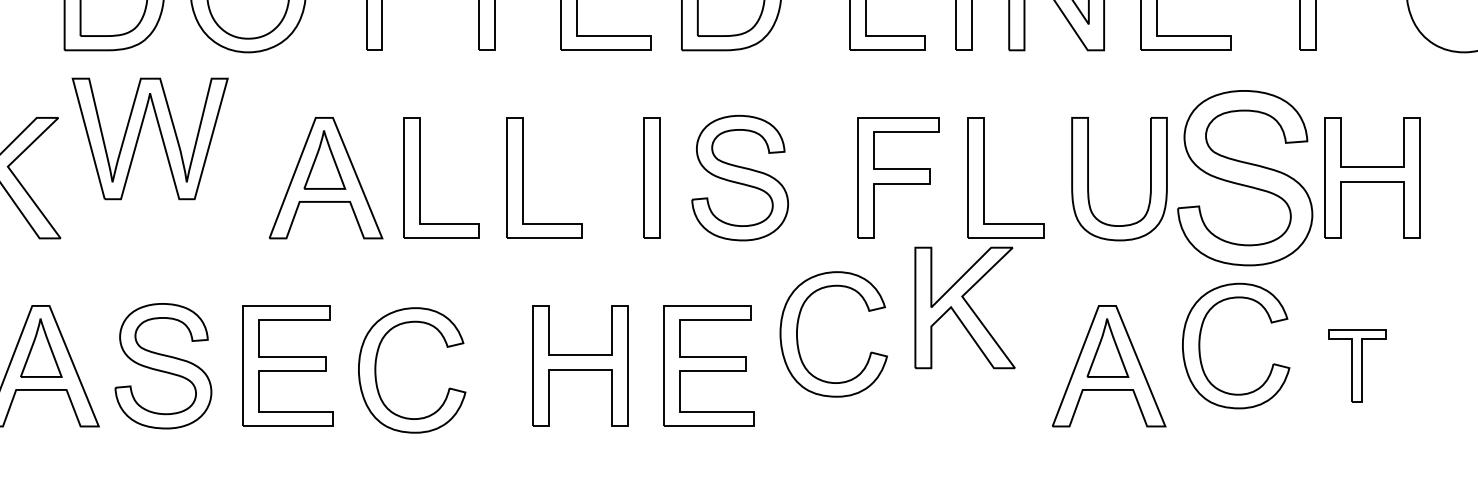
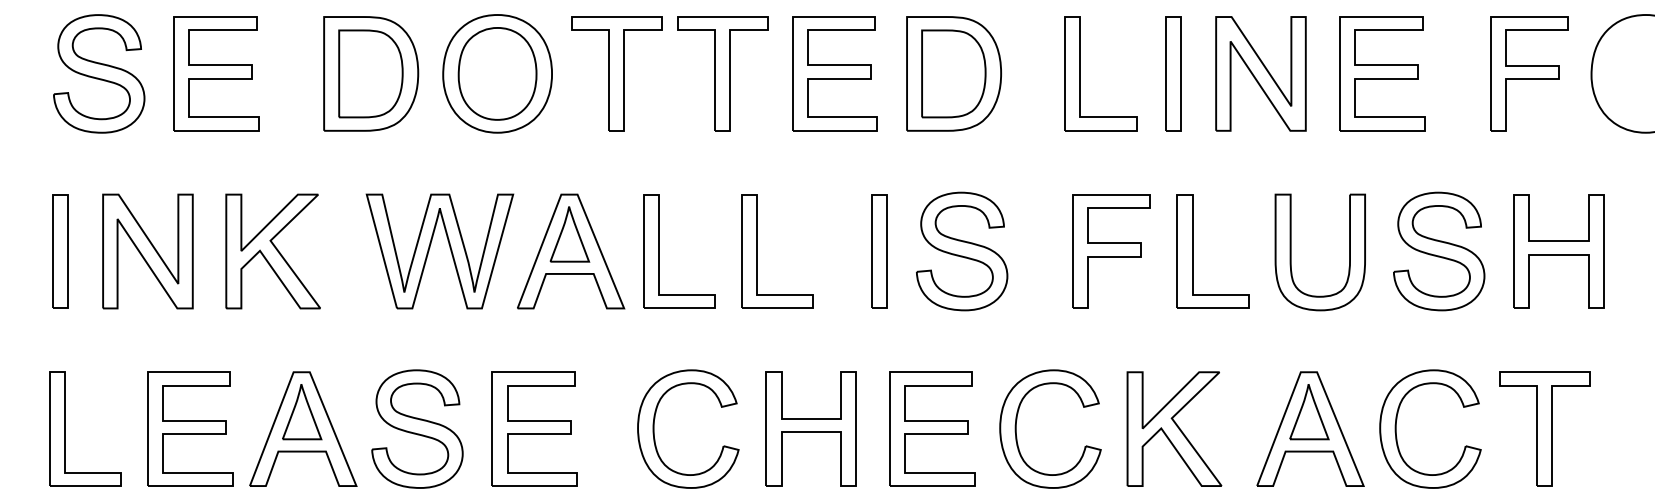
part: (140, 134) -> (430, 247), moved
part: (1245, 178) -> (1439, 251), size x0.71
part: (965, 307) -> (1174, 428), moved
part: (798, 325) -> (1017, 420), moved
part: (1200, 345) -> (1396, 428), moved
part: (1356, 365) -> (1544, 428), size x1.67
part: (376, 369) -> (654, 428), moved

